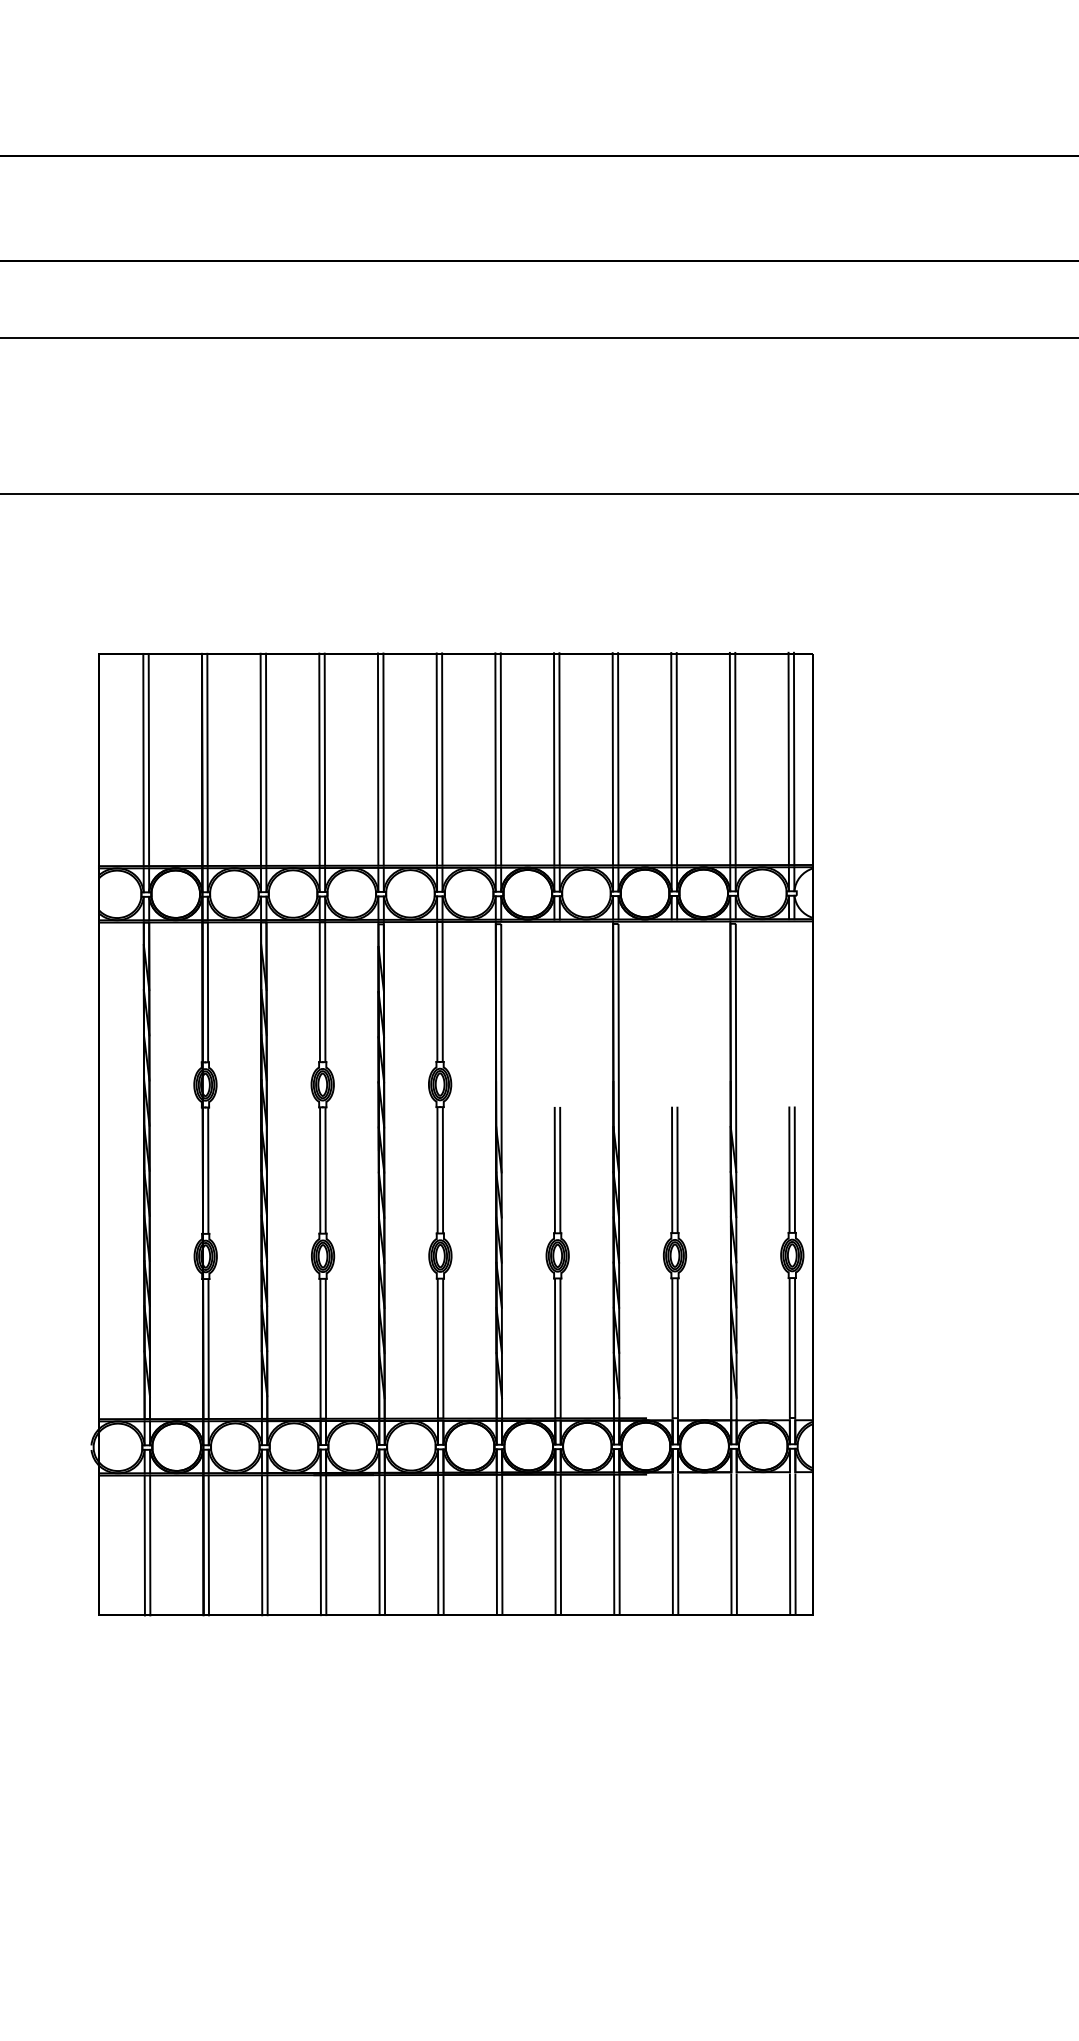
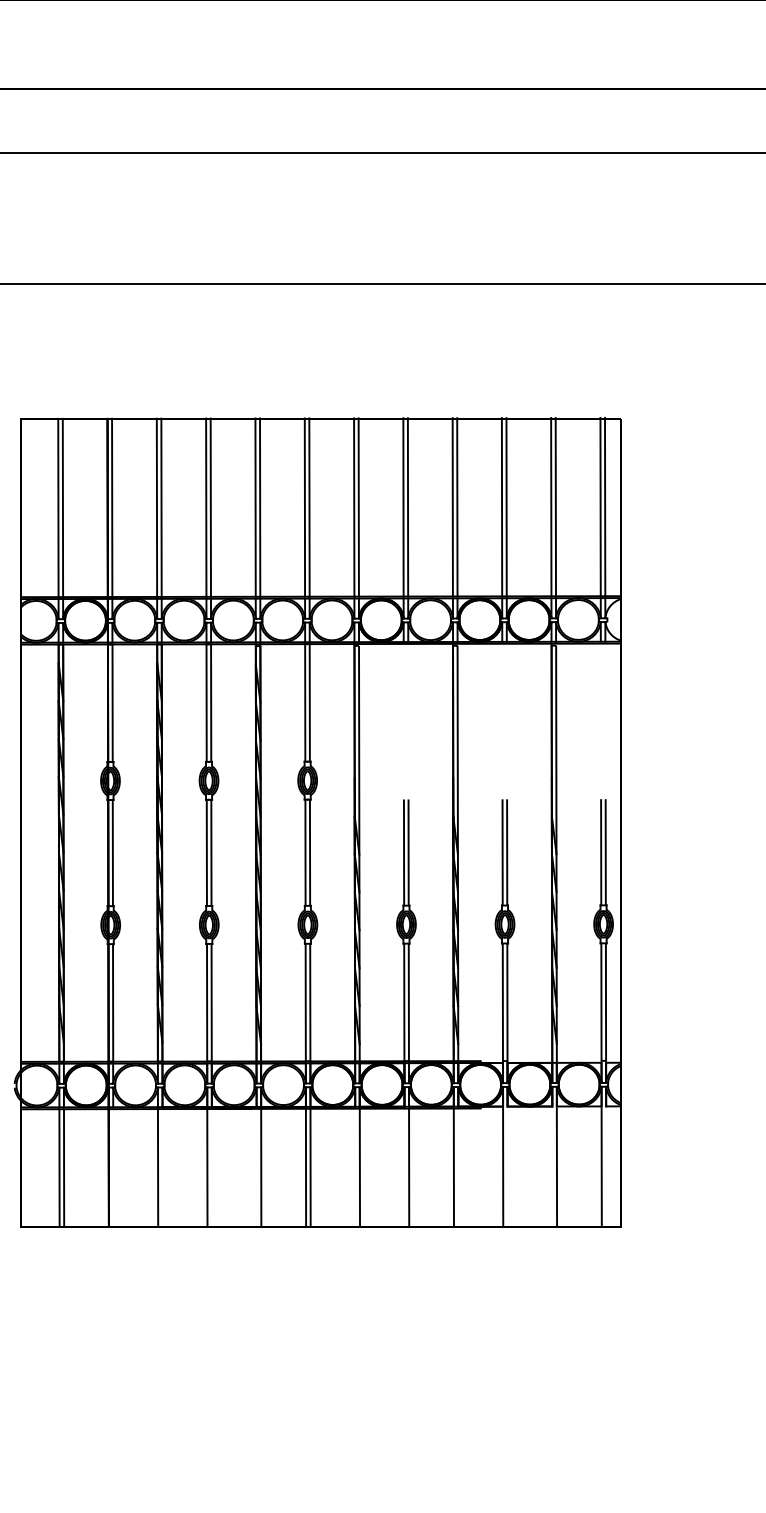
line: (496, 1544) -> (355, 1167), removed
line: (555, 1544) -> (404, 1167), removed
line: (619, 1544) -> (458, 1167), removed
line: (678, 1544) -> (507, 1167), removed
line: (731, 1544) -> (552, 1167), removed
line: (795, 1544) -> (606, 1167), removed
line: (208, 1545) -> (113, 1168), removed
line: (267, 1545) -> (162, 1168), removed
line: (326, 1545) -> (212, 1168), removed
line: (379, 1545) -> (256, 1168), removed

